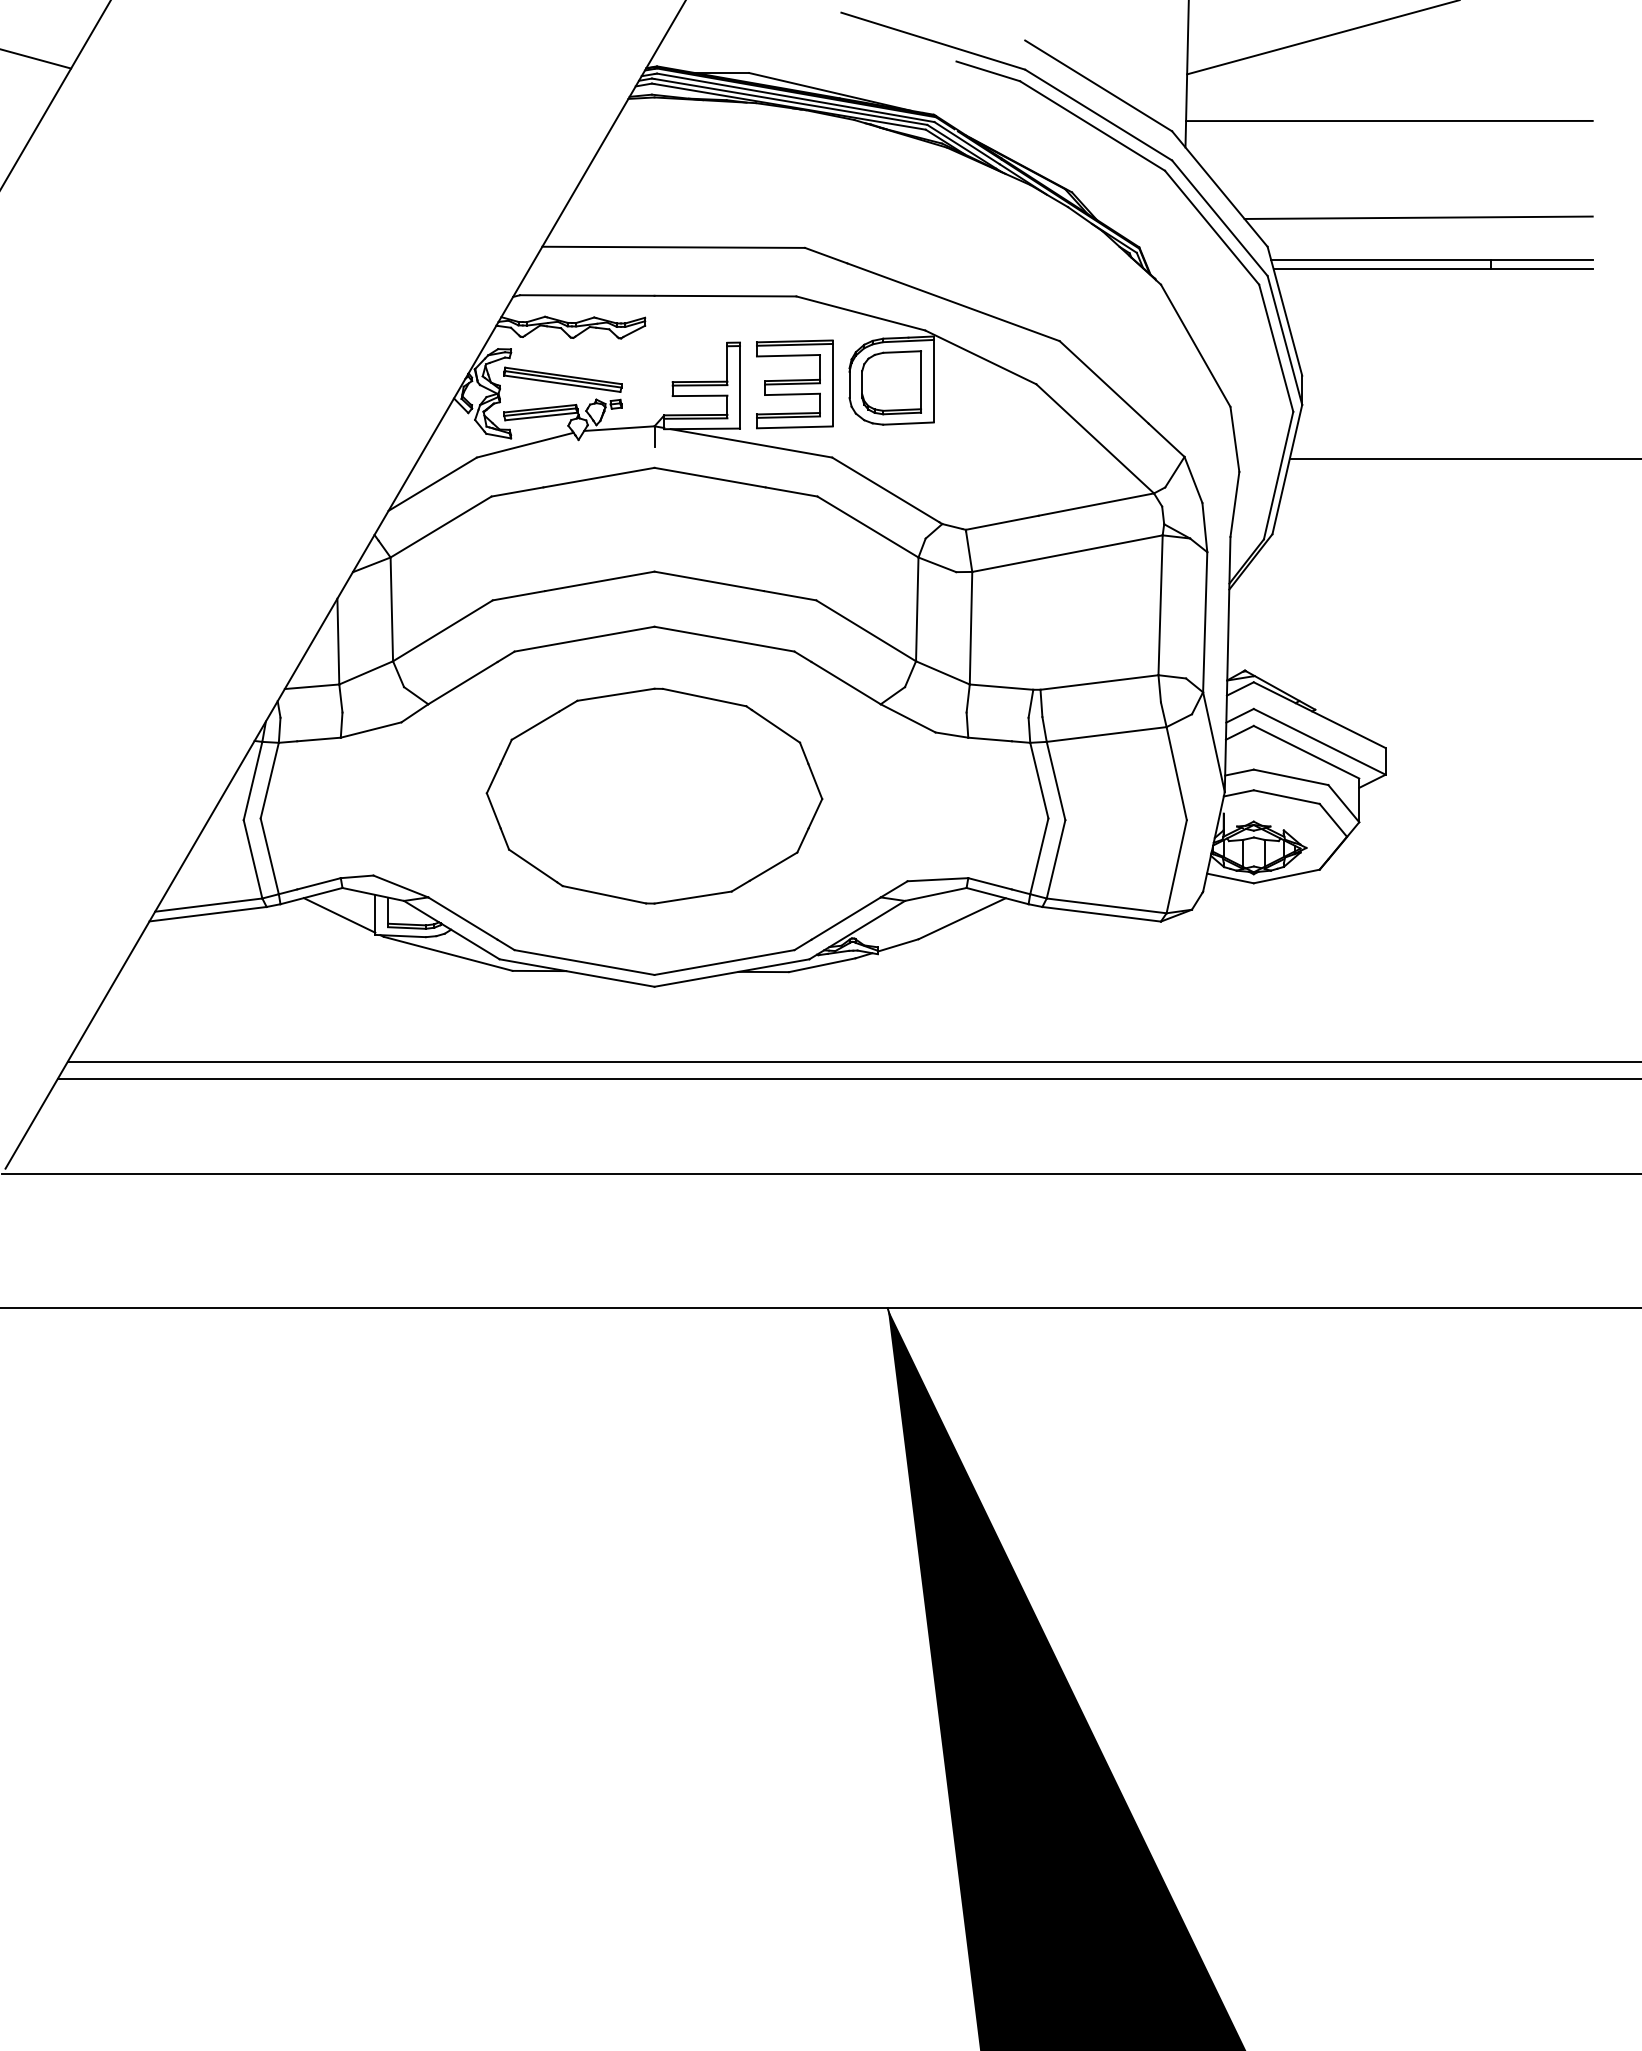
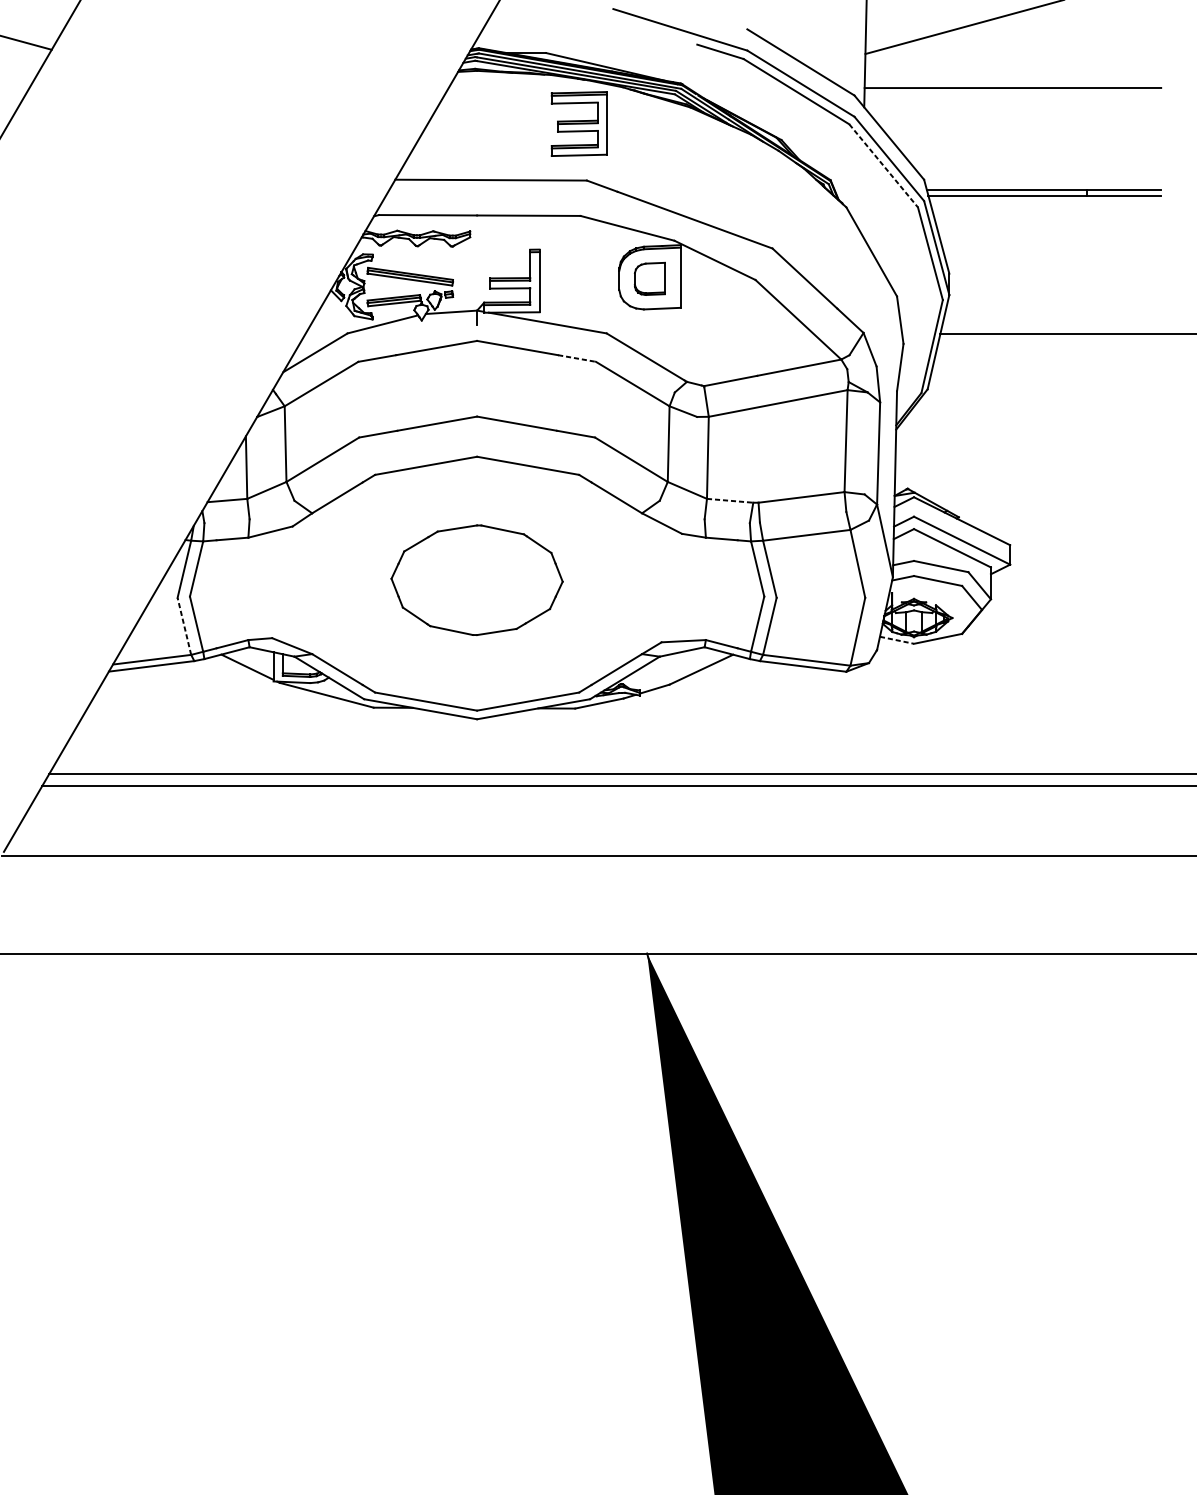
line: (1418, 217) -> (1034, 158), removed
line: (1212, 227) -> (883, 165), solid -> dashed
part: (891, 382) -> (649, 278), size x0.7
part: (794, 384) -> (579, 124), moved
line: (792, 492) -> (577, 358), solid -> dashed
line: (1001, 687) -> (730, 501), solid -> dashed
part: (654, 795) -> (477, 579), size x0.7
line: (252, 858) -> (184, 625), solid -> dashed
line: (1230, 878) -> (897, 640), solid -> dashed

